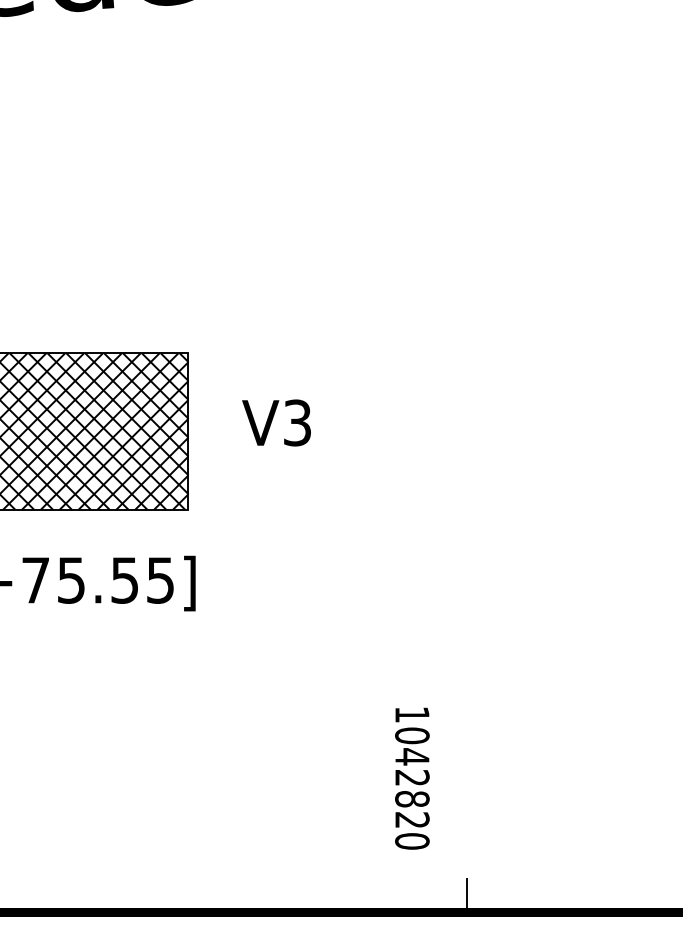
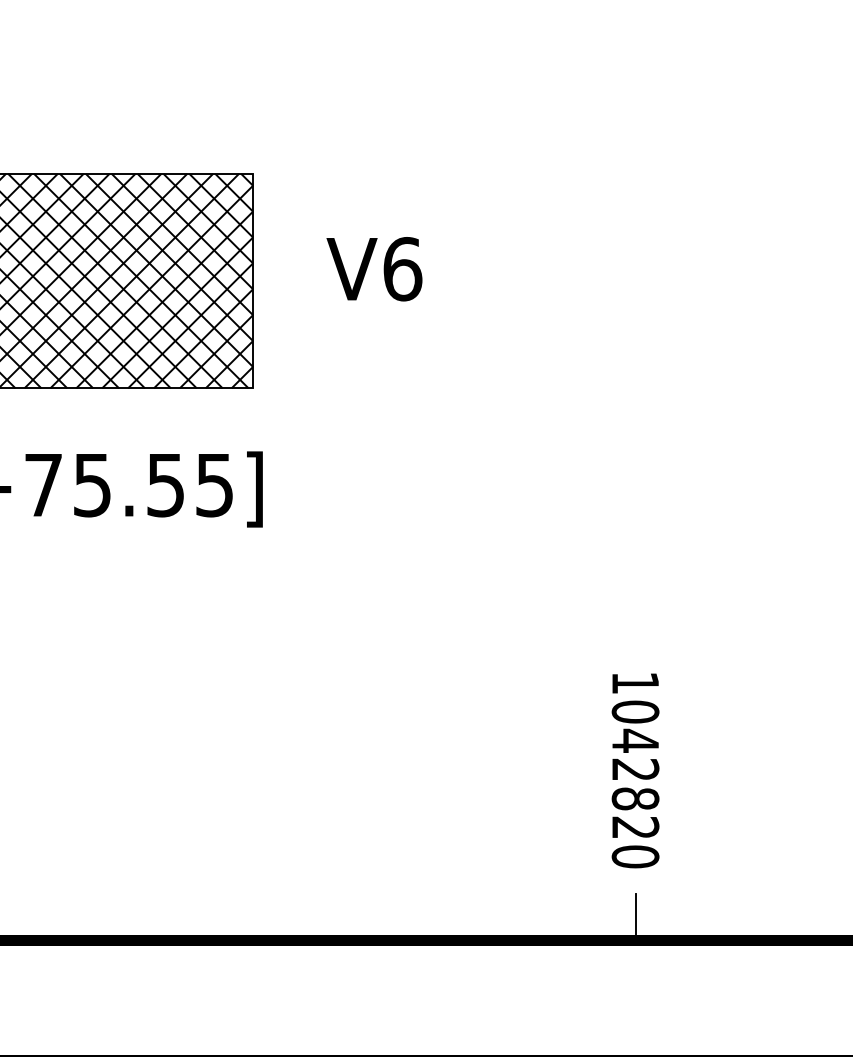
text: (297, 422) -> (402, 268), V3 -> V6
text: (412, 778) -> (635, 770), moved

